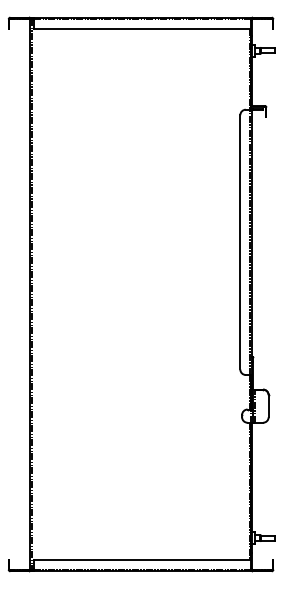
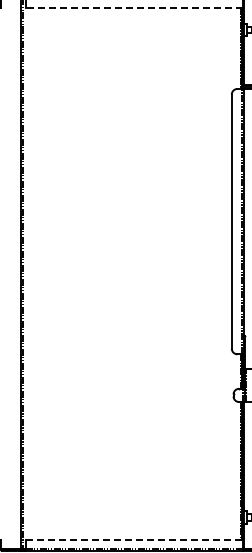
line: (142, 28) -> (133, 7), solid -> dashed
line: (142, 560) -> (133, 539), solid -> dashed

